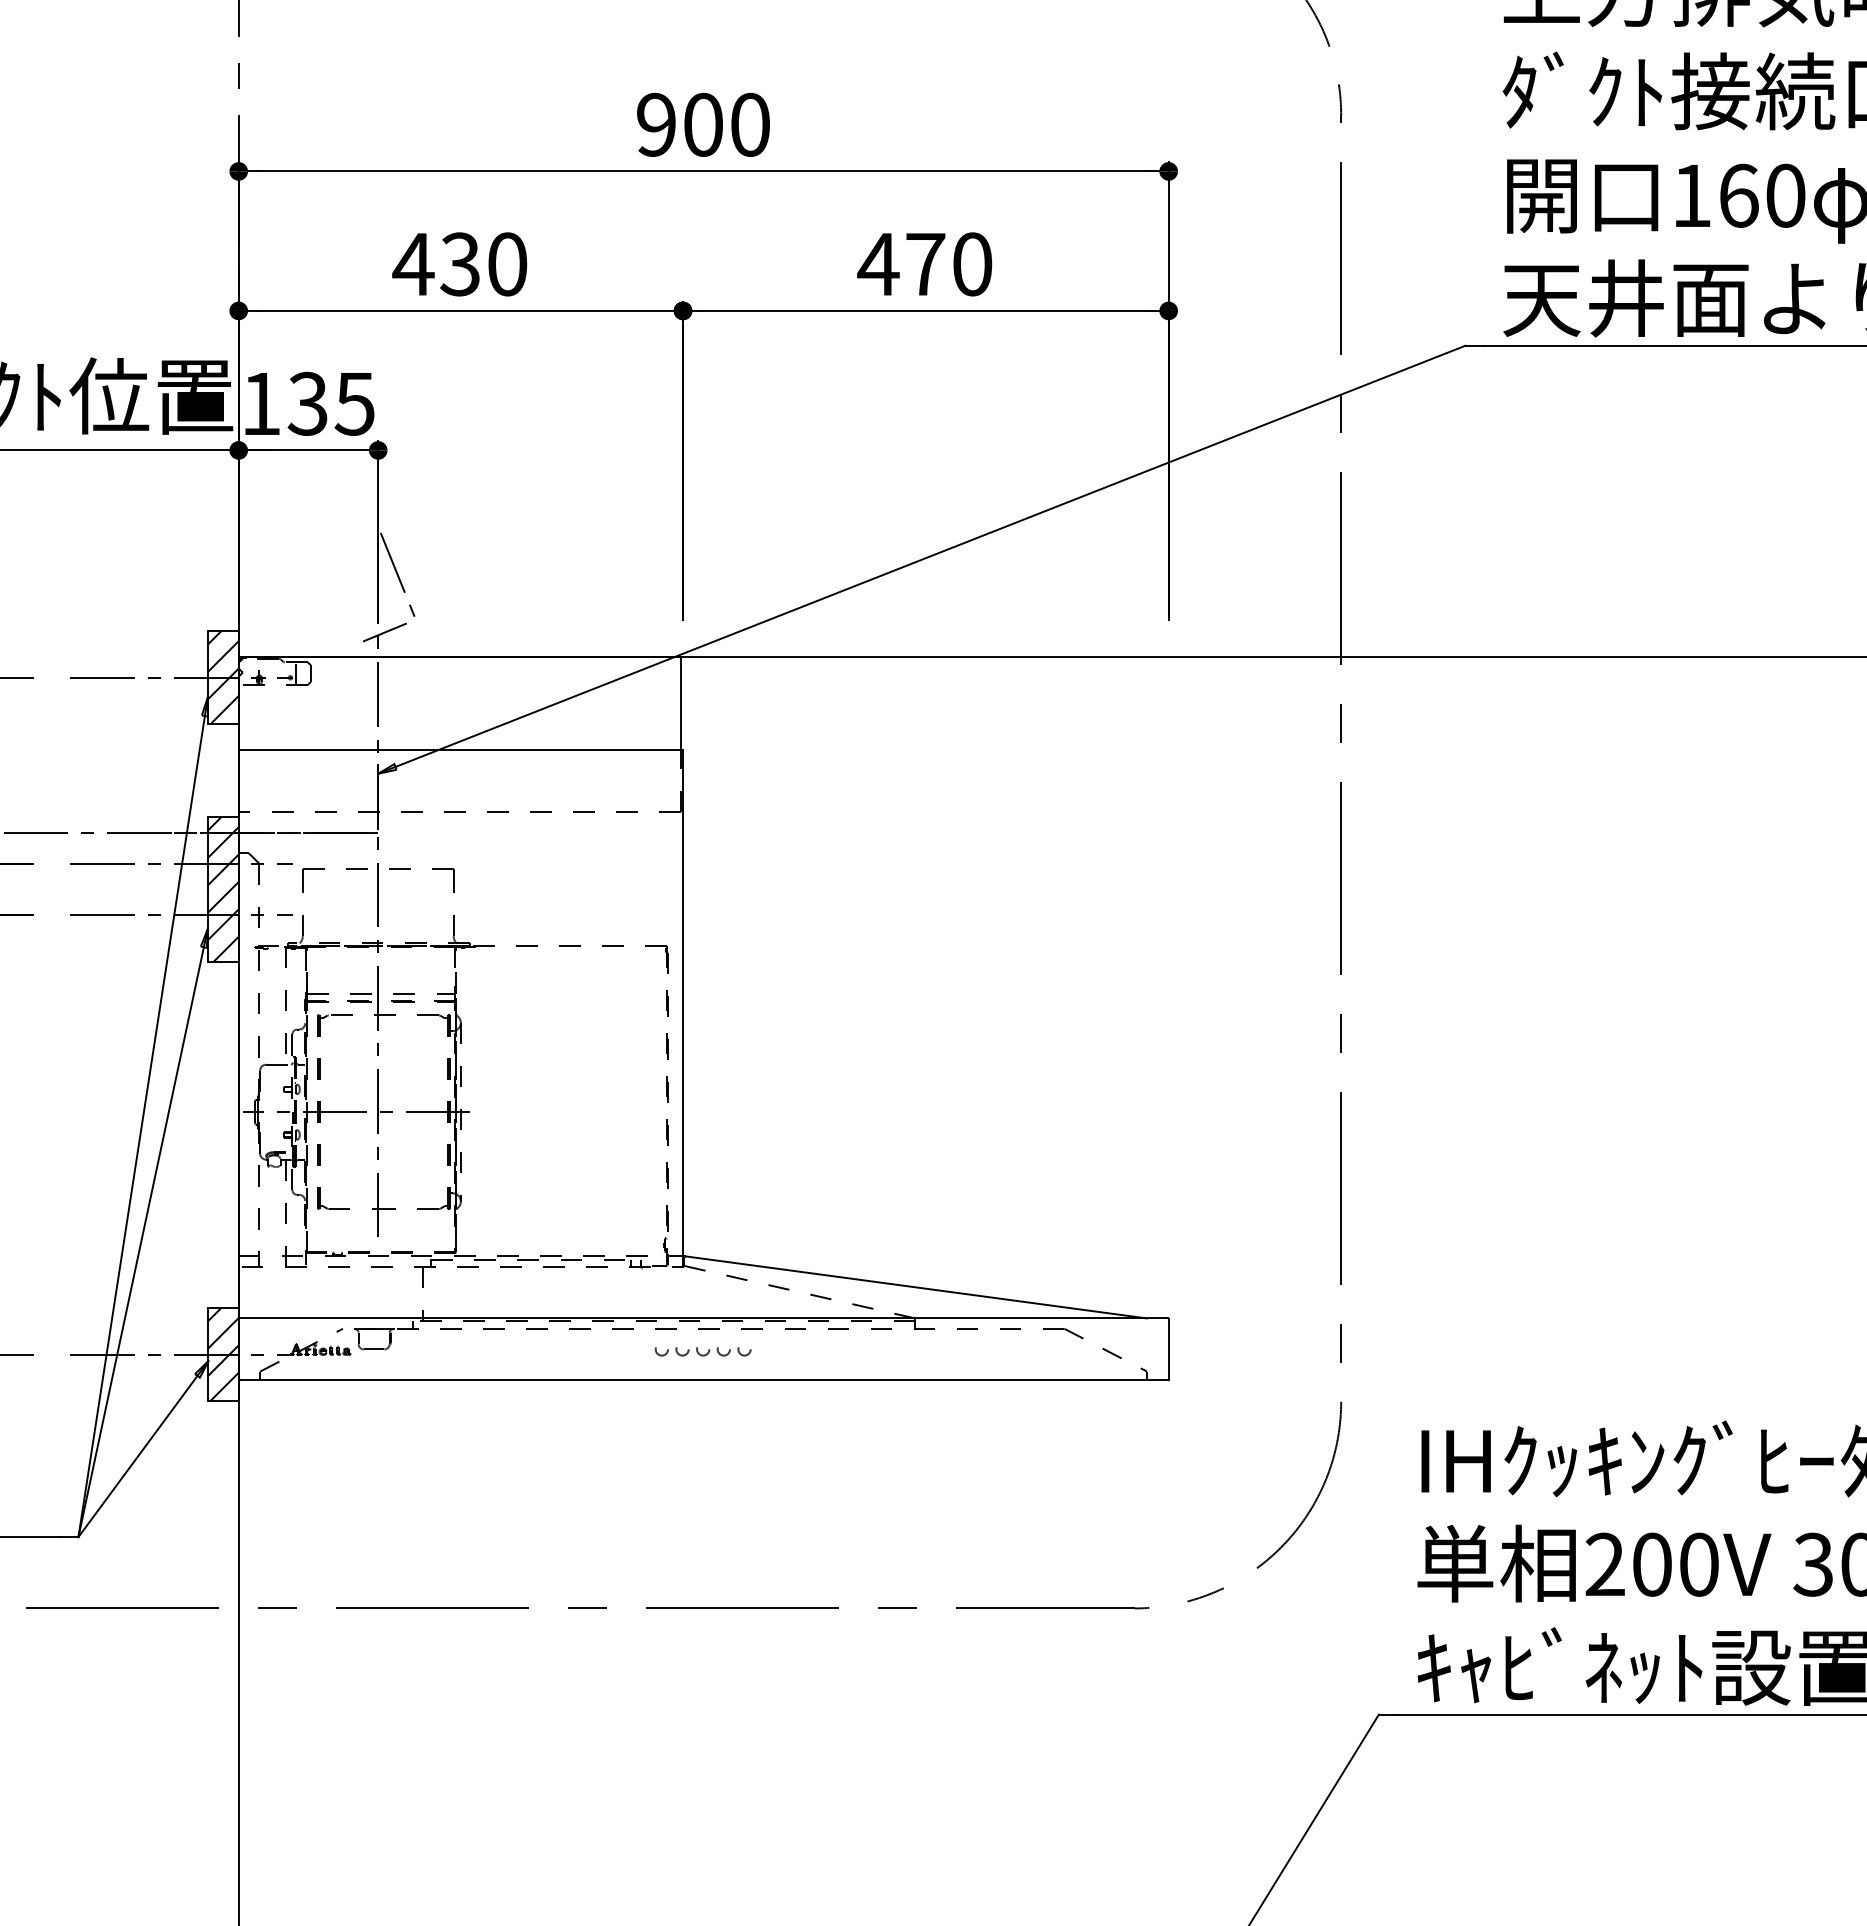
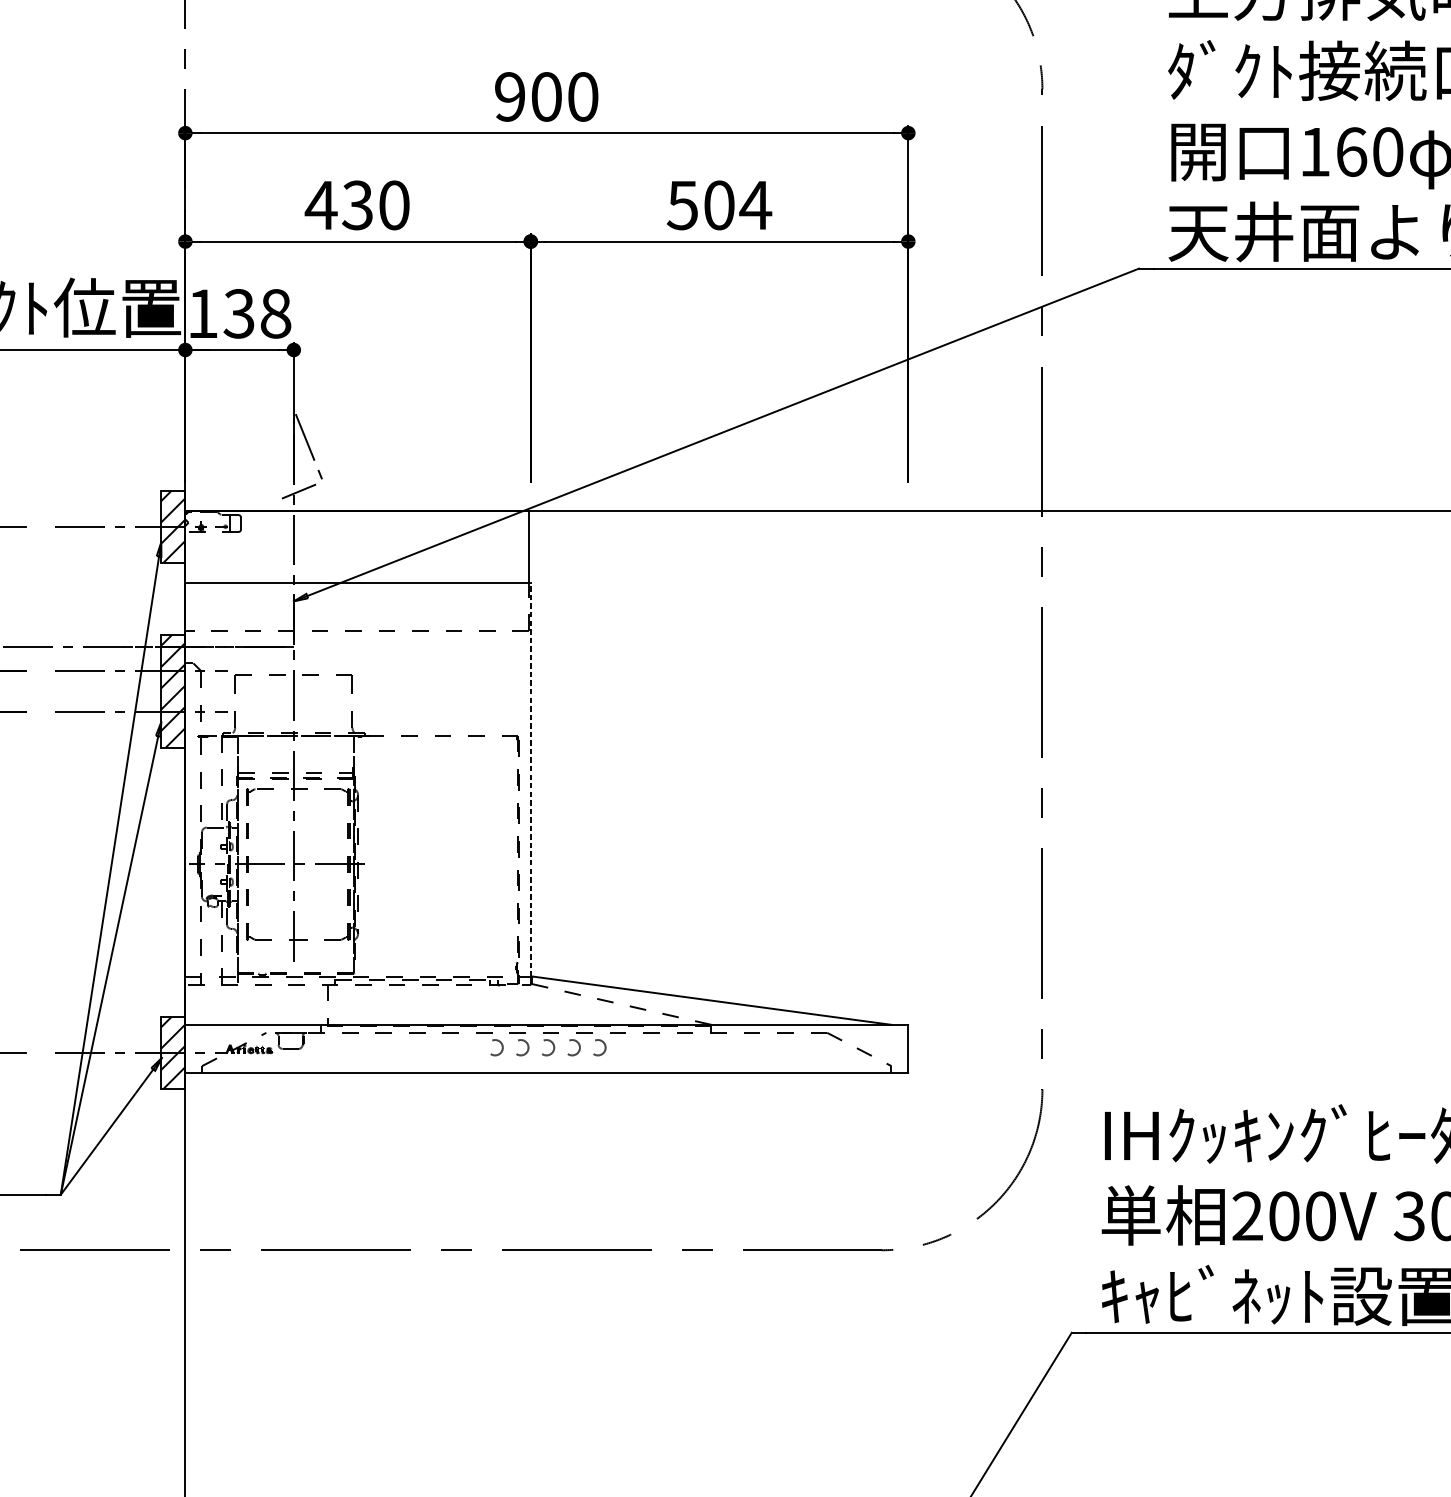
text: (925, 264) -> (719, 205), 470 -> 504
text: (354, 403) -> (275, 313), 135 -> 138
line: (683, 1002) -> (531, 779), solid -> dashed
part: (702, 1351) -> (545, 1050), size x1.6

